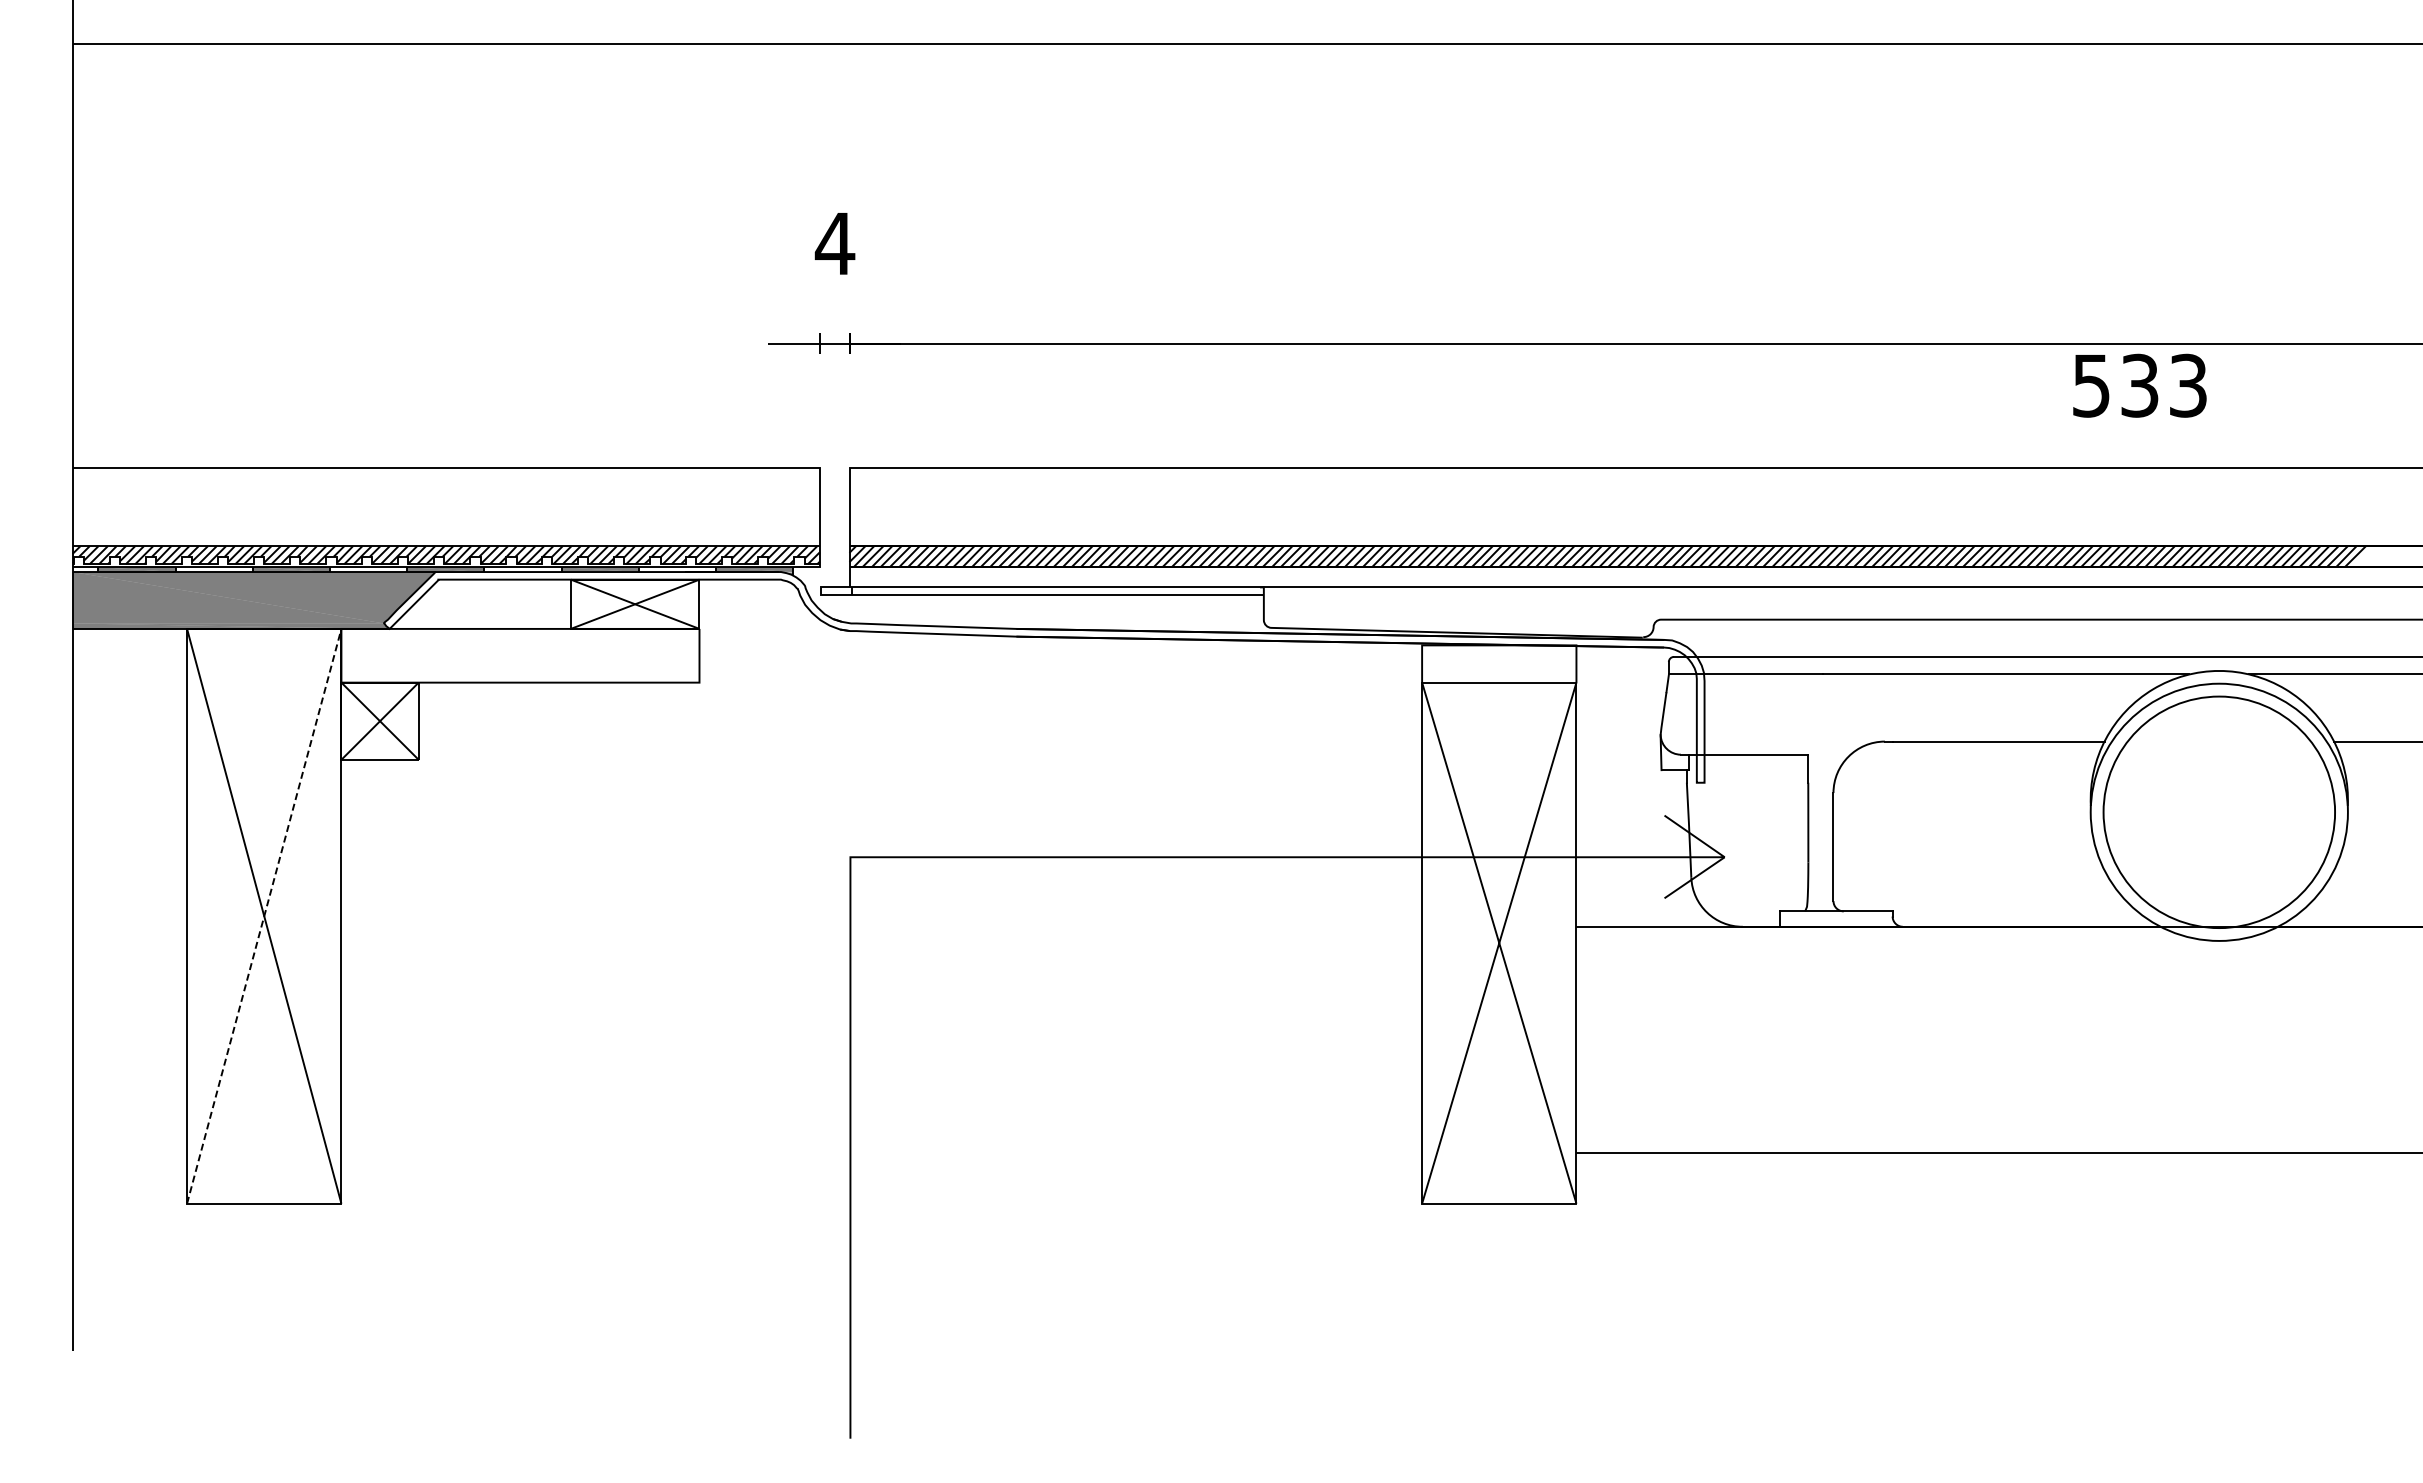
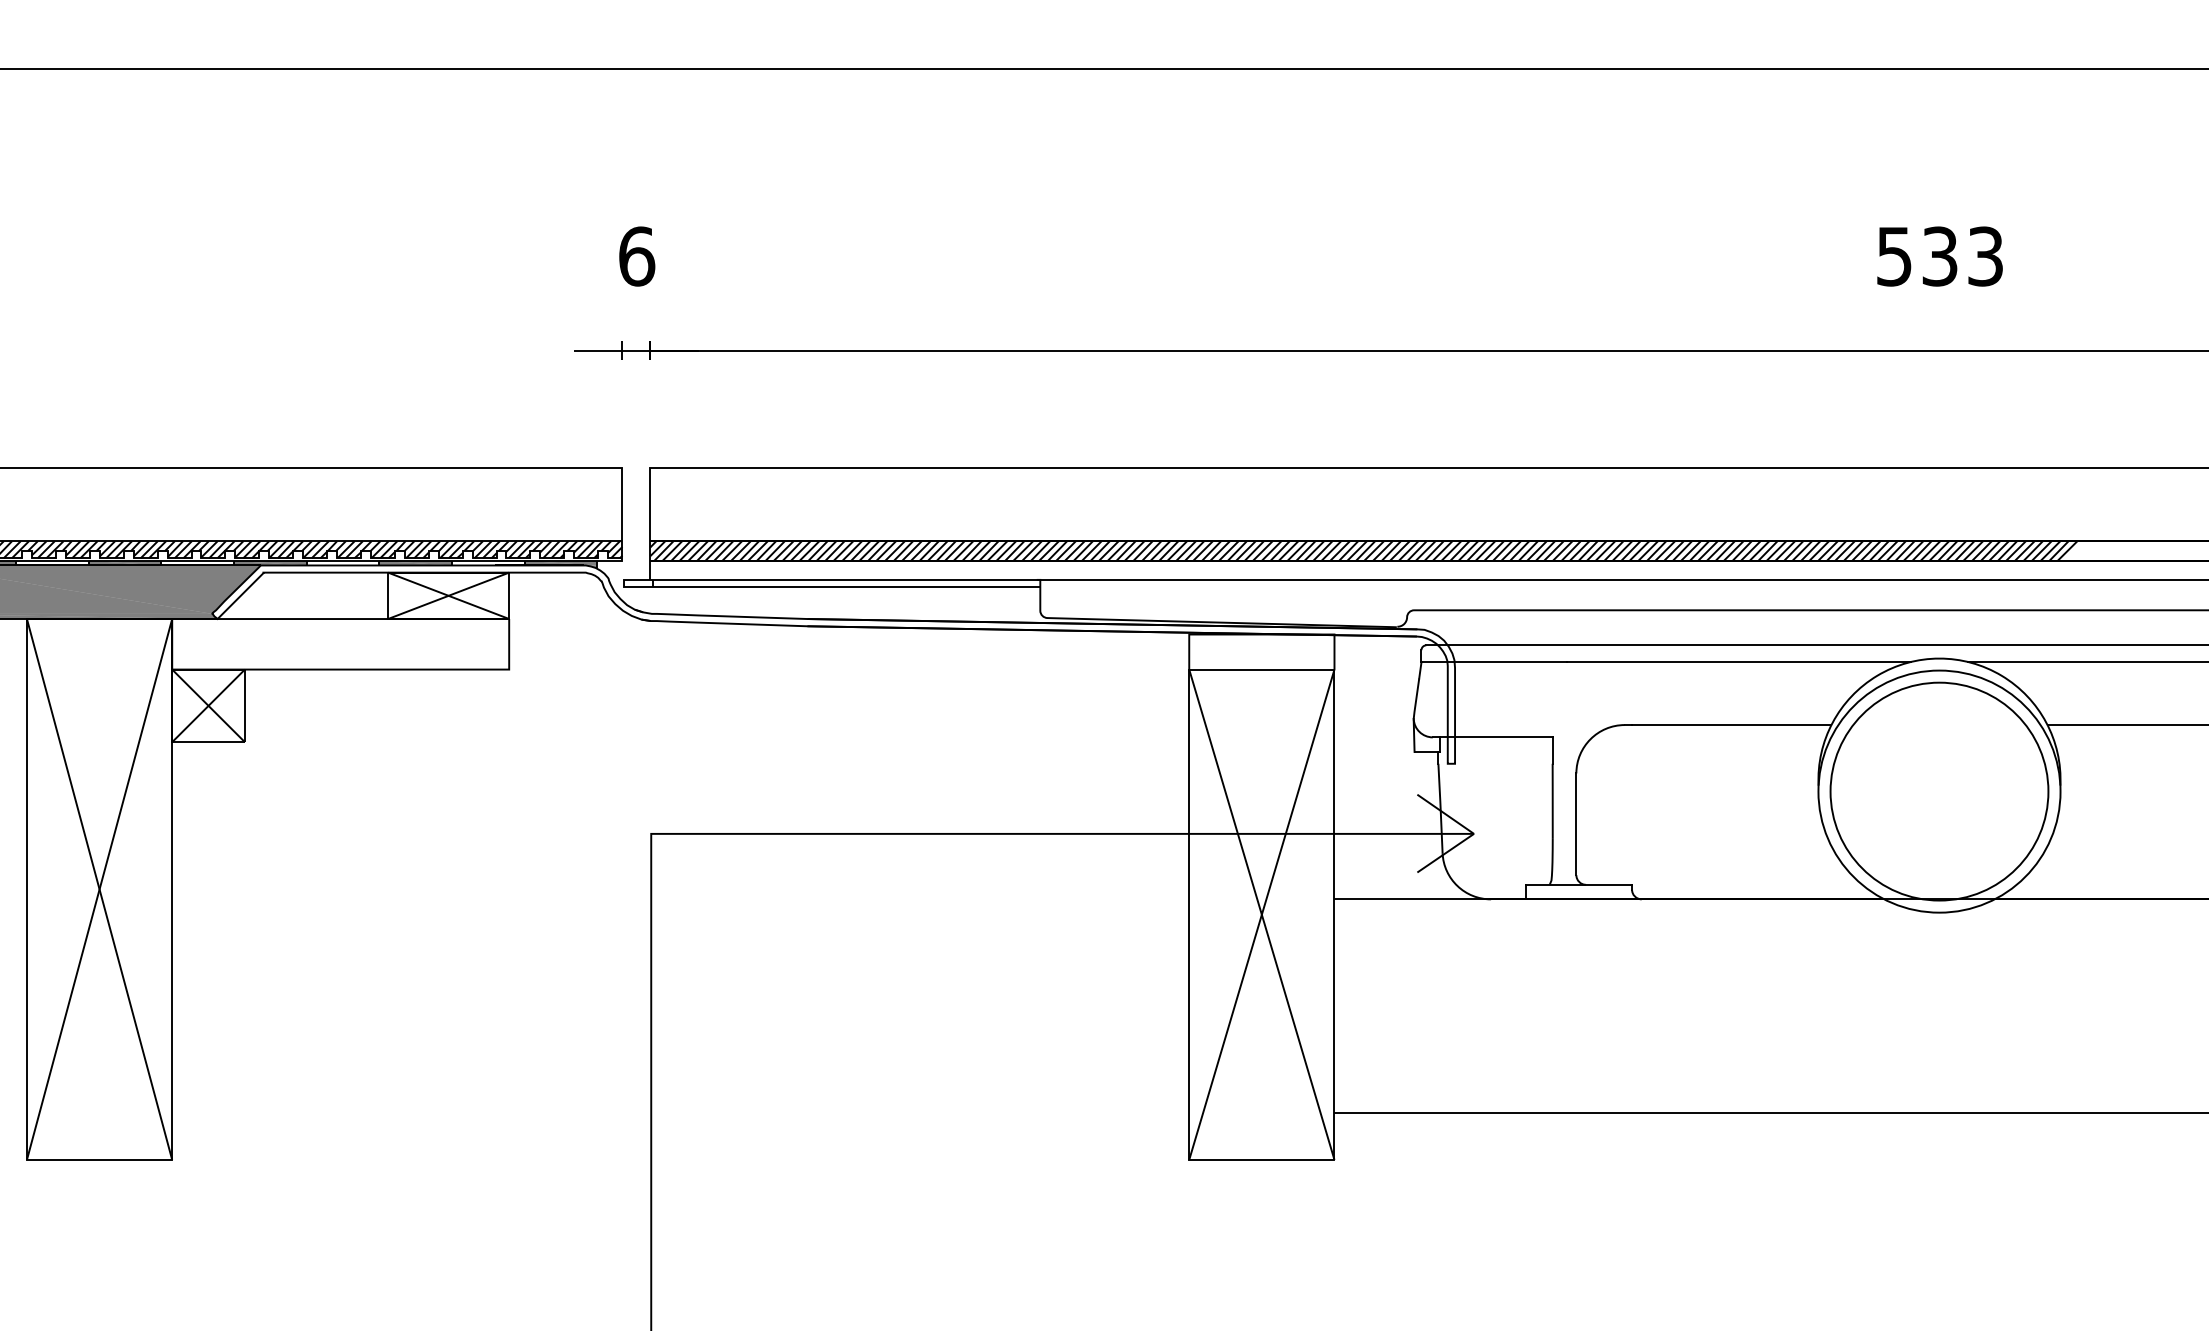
text: (834, 243) -> (636, 256), 4 -> 6
text: (2139, 385) -> (1939, 256), moved
line: (264, 916) -> (99, 889), dashed -> solid

